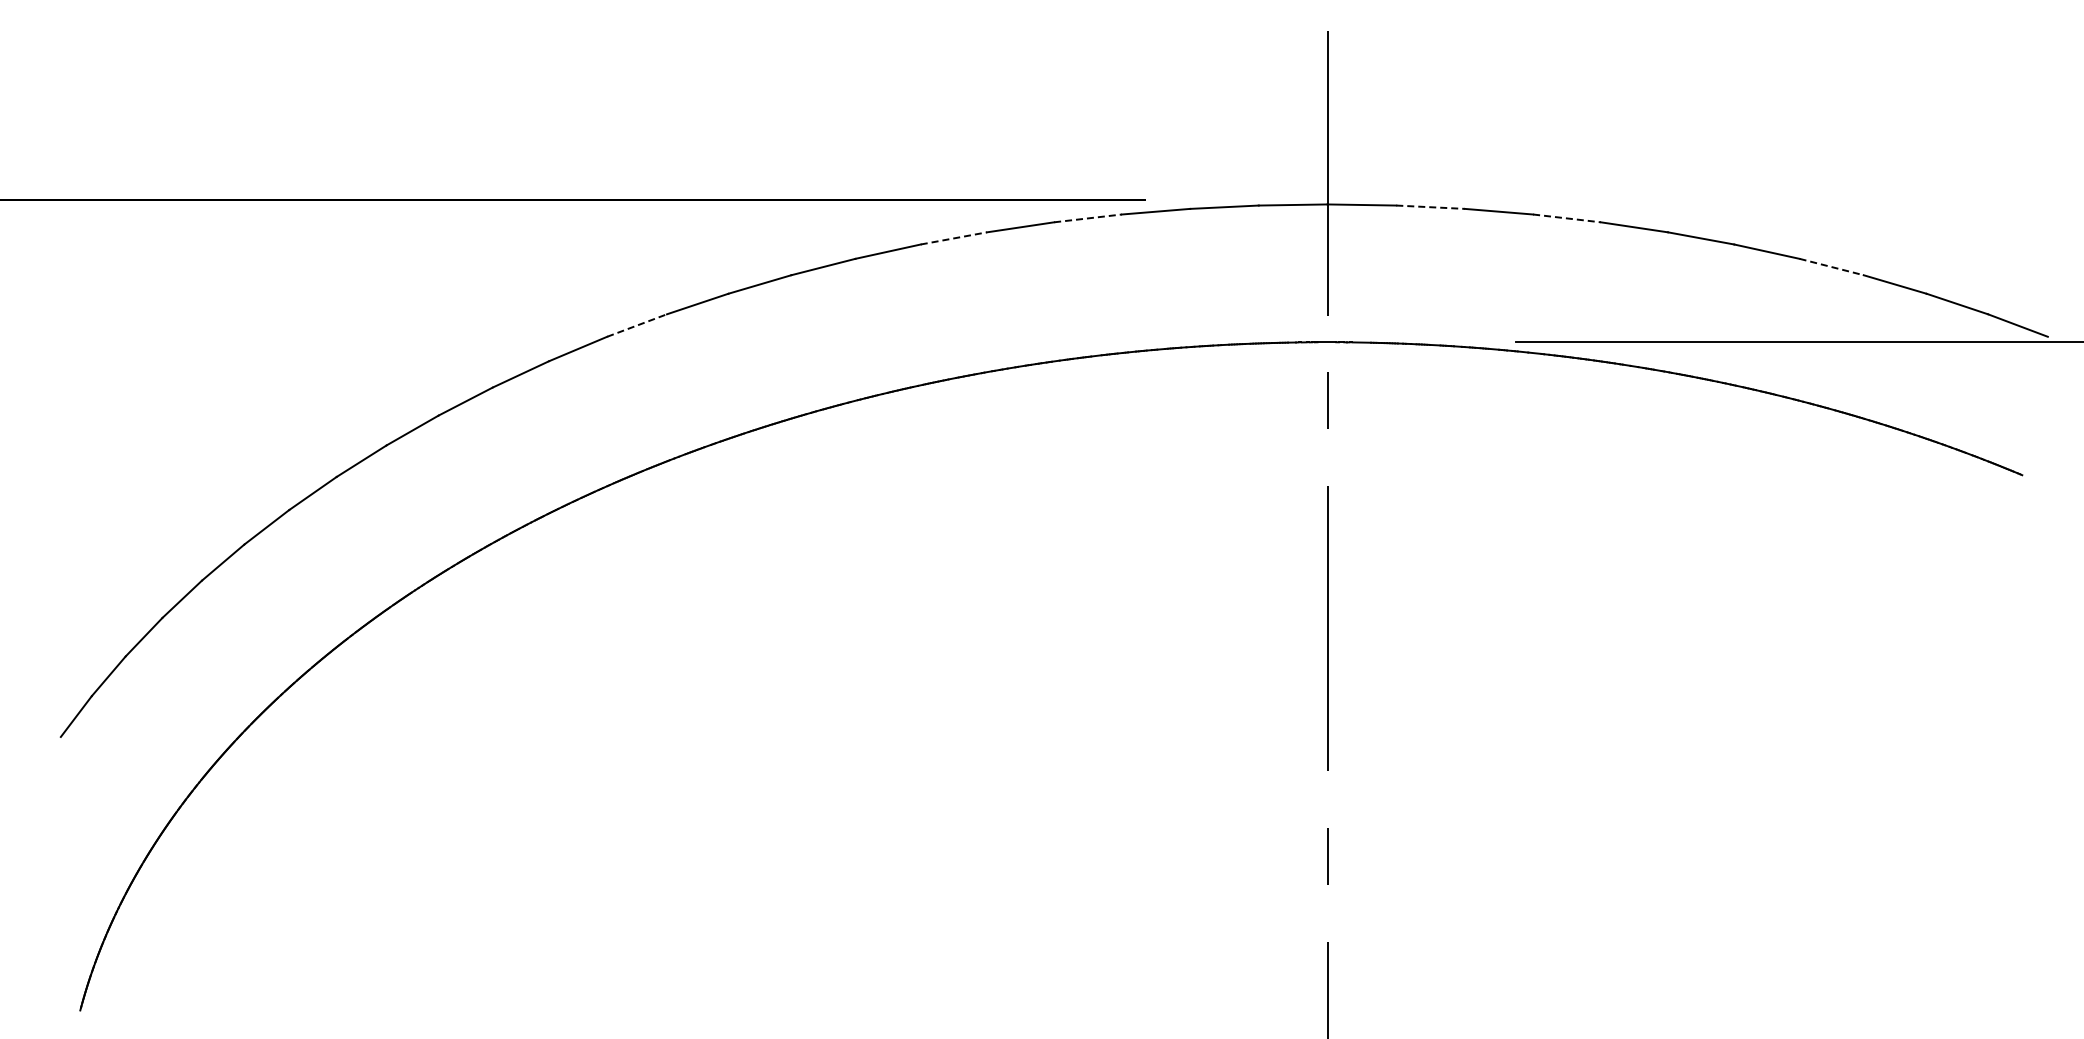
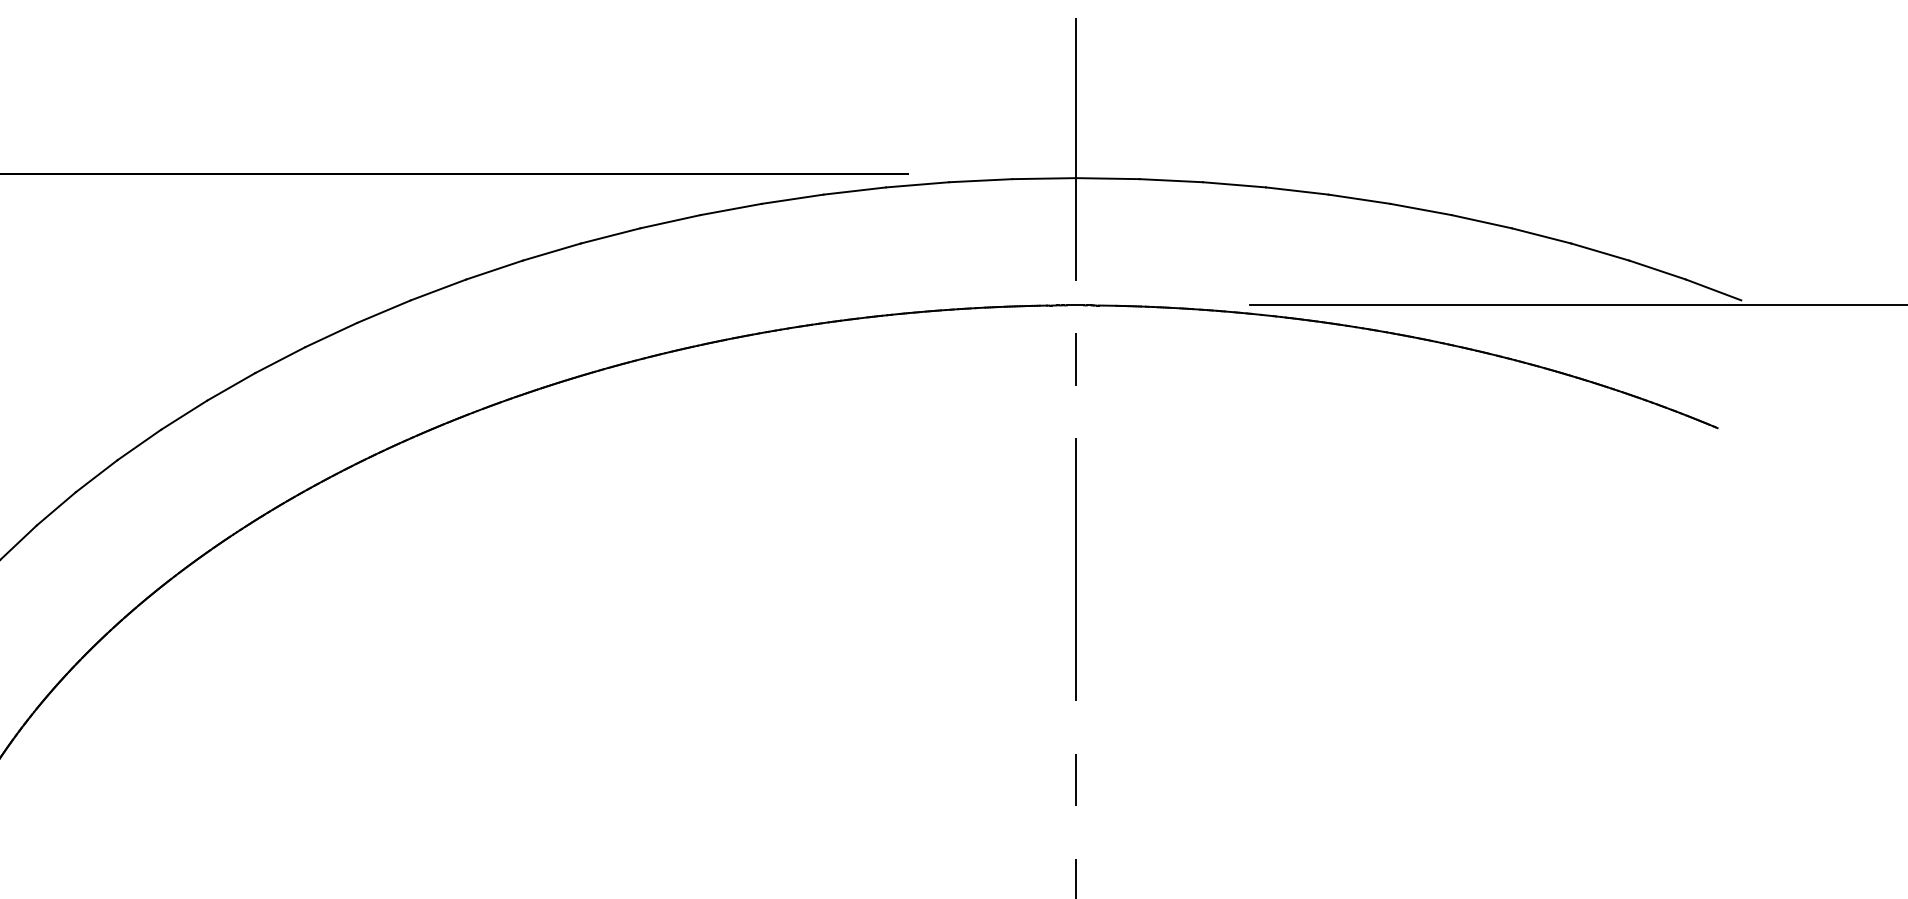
line: (1431, 207) -> (1172, 180), dashed -> solid
line: (1088, 218) -> (855, 191), dashed -> solid
line: (1567, 218) -> (1297, 191), dashed -> solid
line: (953, 238) -> (730, 209), dashed -> solid
line: (1832, 267) -> (1542, 236), dashed -> solid
line: (637, 325) -> (438, 289), dashed -> solid

